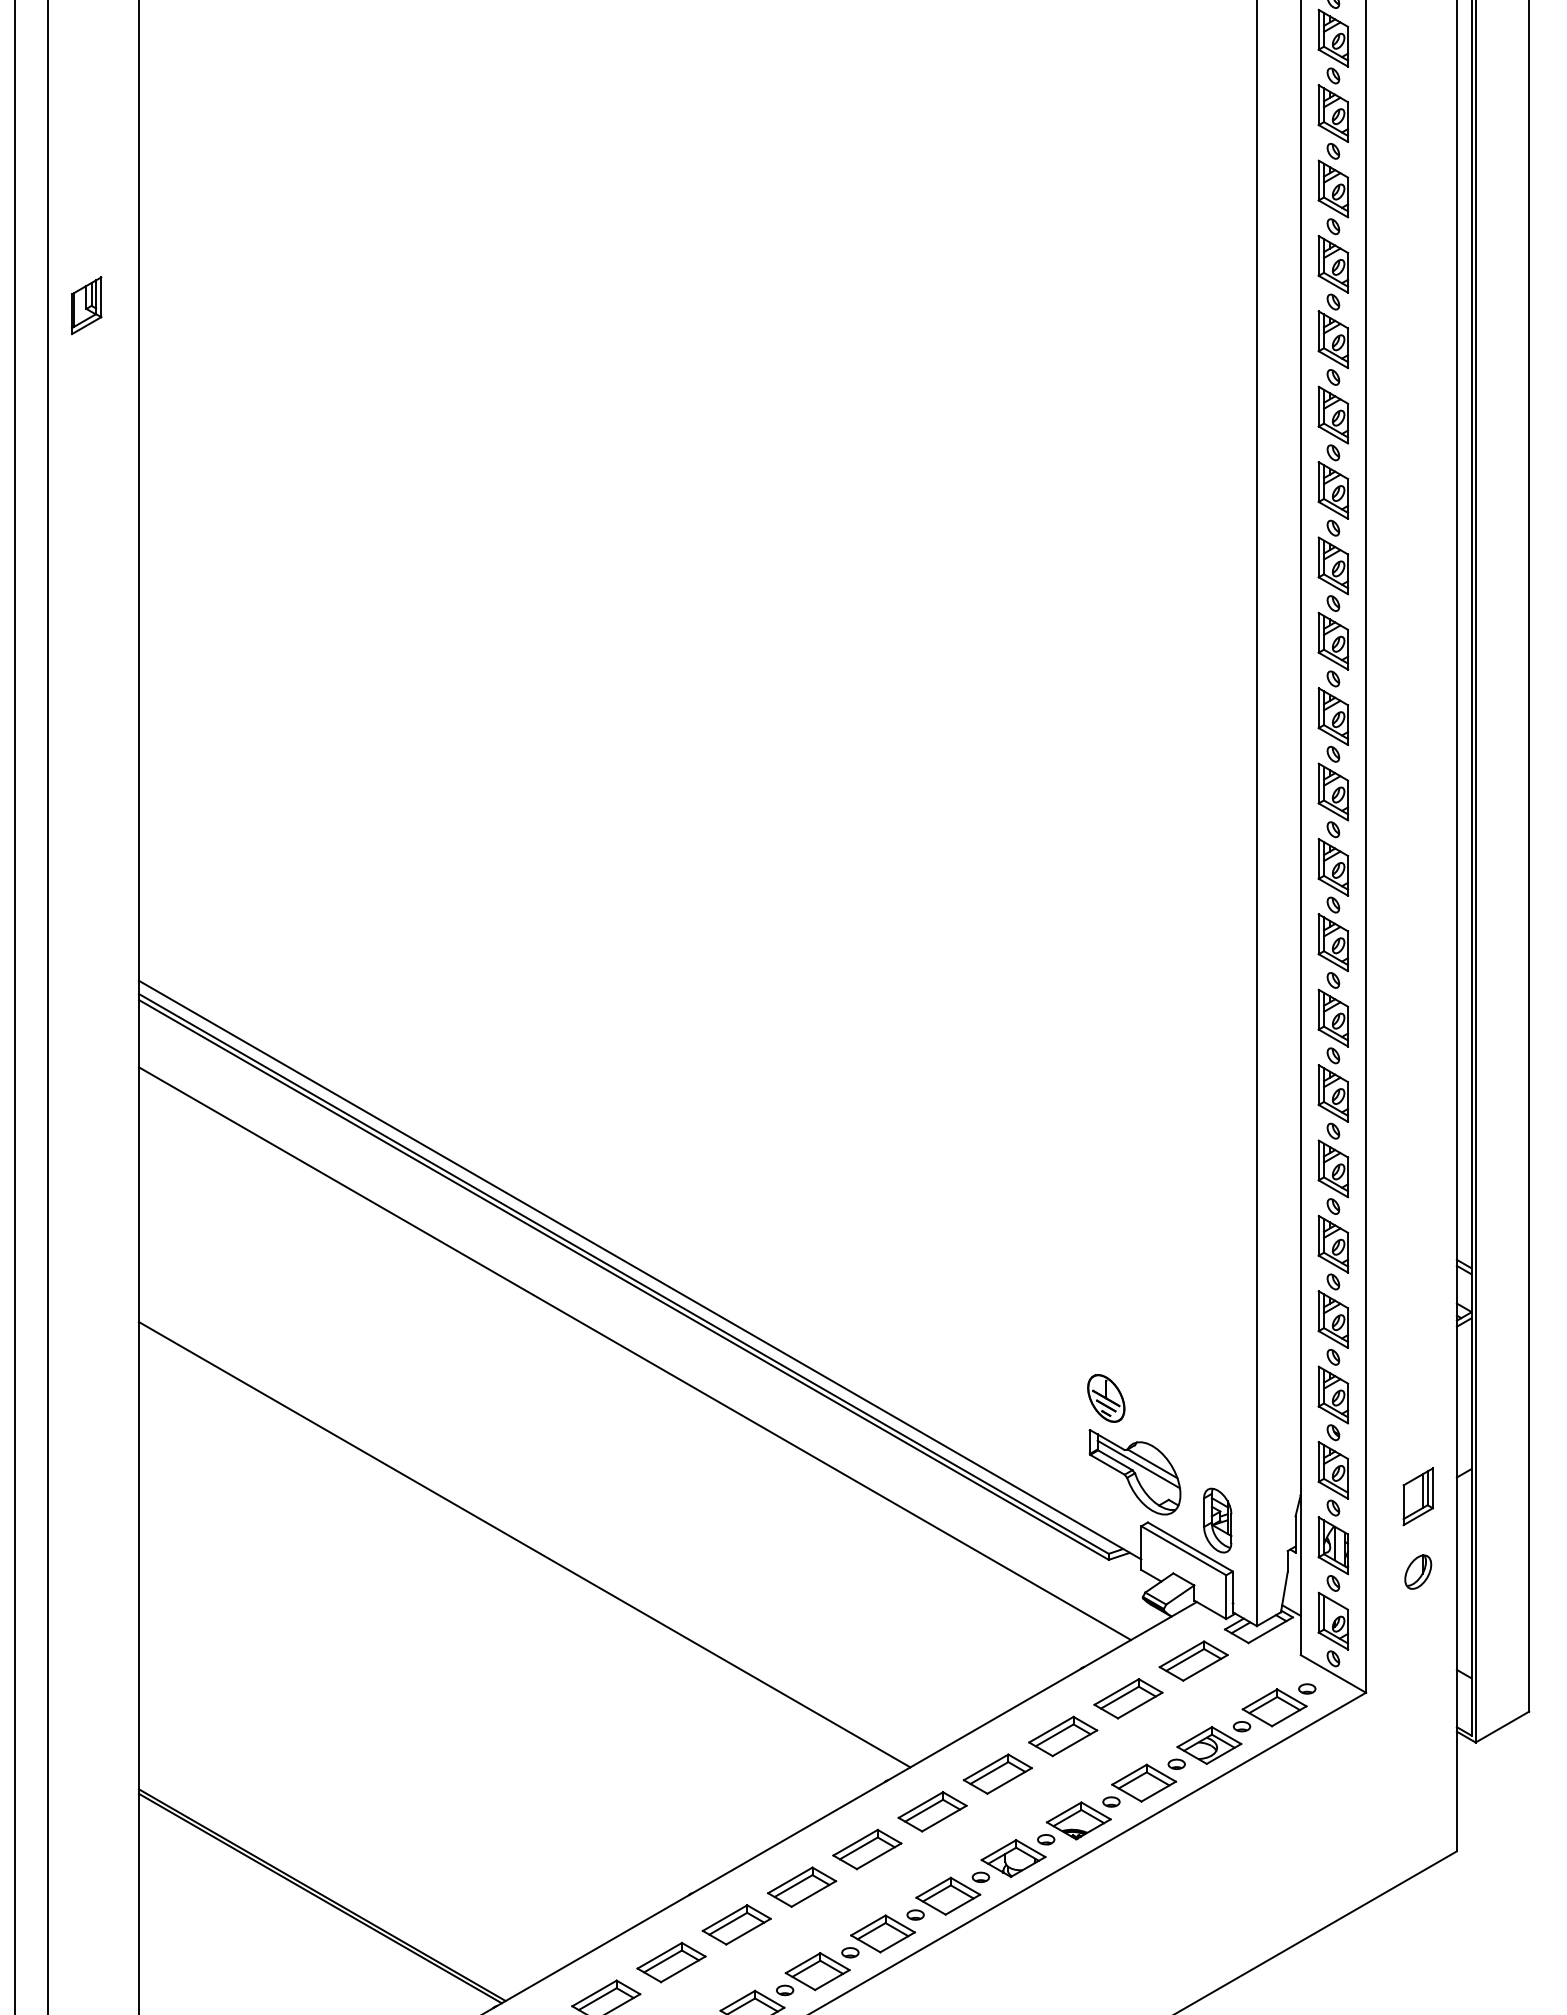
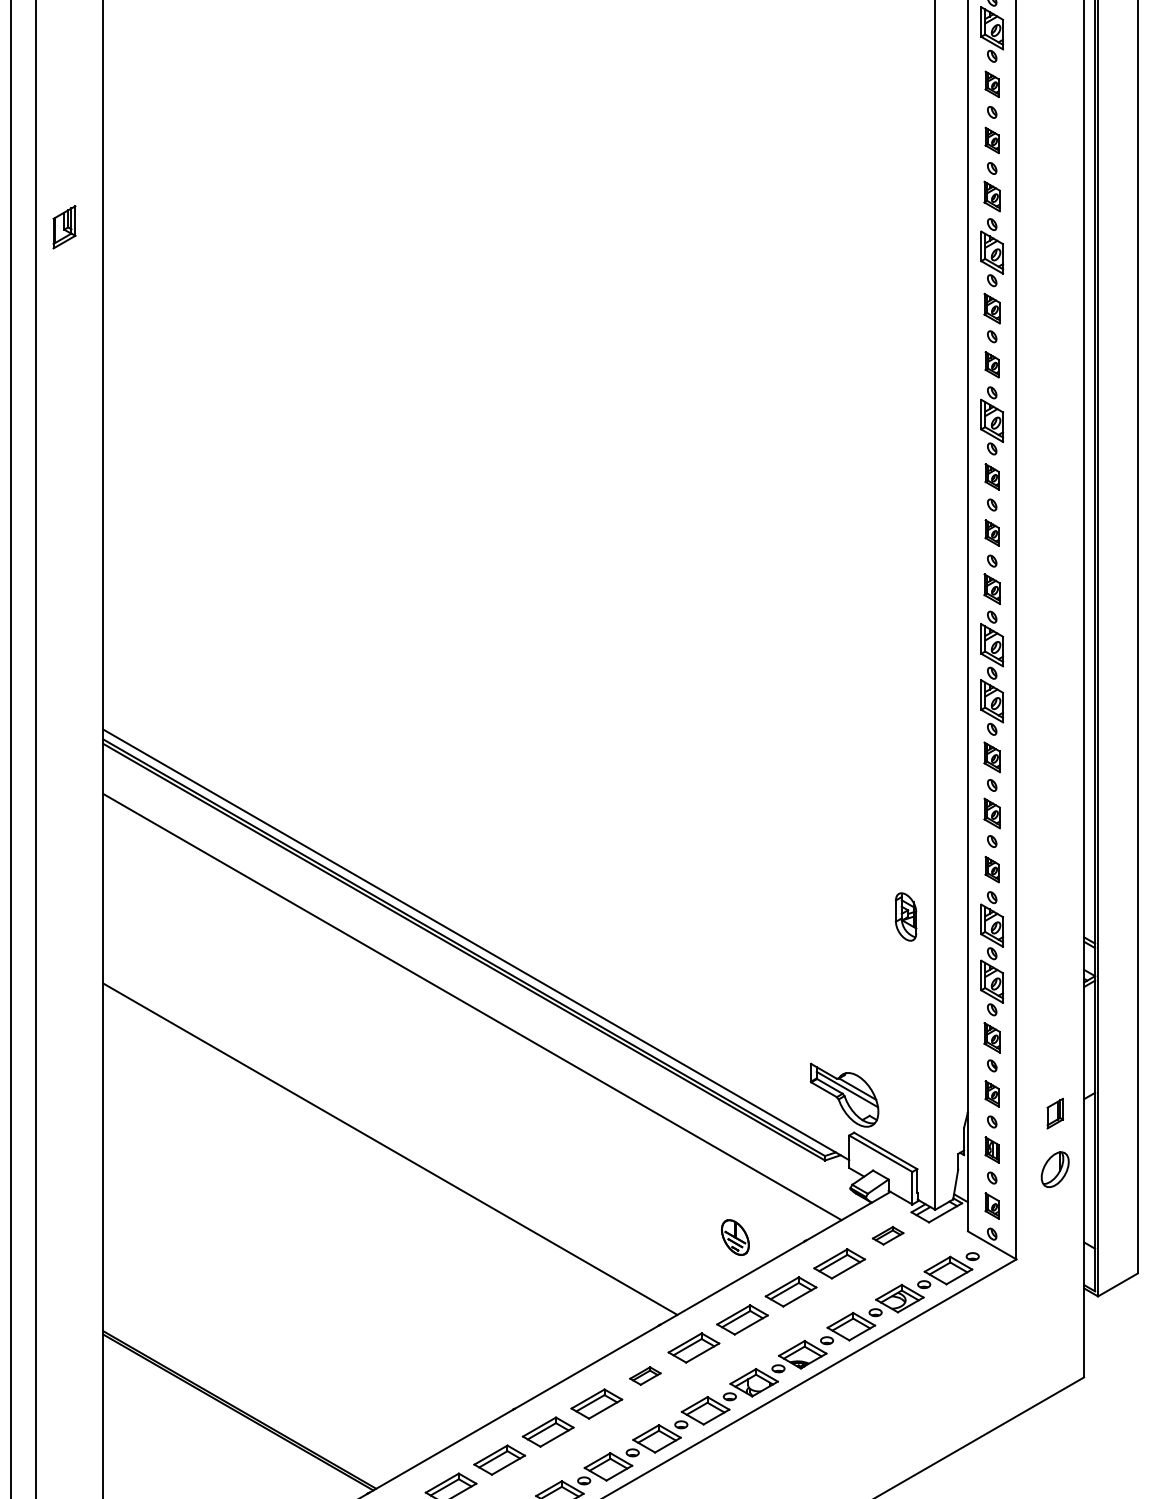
part: (1333, 113) -> (992, 84), size x0.6
part: (1333, 188) -> (992, 140), size x0.6
part: (1333, 264) -> (992, 196), size x0.7
part: (1333, 414) -> (992, 308), size x0.7
part: (1333, 490) -> (992, 364), size x0.6
part: (1333, 640) -> (992, 476), size x0.6
part: (1333, 716) -> (992, 532), size x0.6
part: (1333, 791) -> (992, 588), size x0.7
part: (1333, 1017) -> (992, 756), size x0.7
part: (1333, 1093) -> (992, 813), size x0.7
part: (1333, 1168) -> (992, 869), size x0.6
part: (1333, 1394) -> (992, 1037), size x0.7
part: (1106, 1398) -> (735, 1237), moved
part: (1333, 1470) -> (992, 1094), size x0.6
part: (1417, 1496) -> (1054, 1113), size x0.7
part: (1217, 1520) -> (905, 916), moved
part: (1333, 1545) -> (992, 1149), size x0.6
part: (1418, 1571) -> (1055, 1169), size x1.4
part: (1333, 1620) -> (992, 1205), size x0.6
part: (1193, 1660) -> (888, 1235), size x0.6
part: (867, 1849) -> (645, 1376), size x0.6

